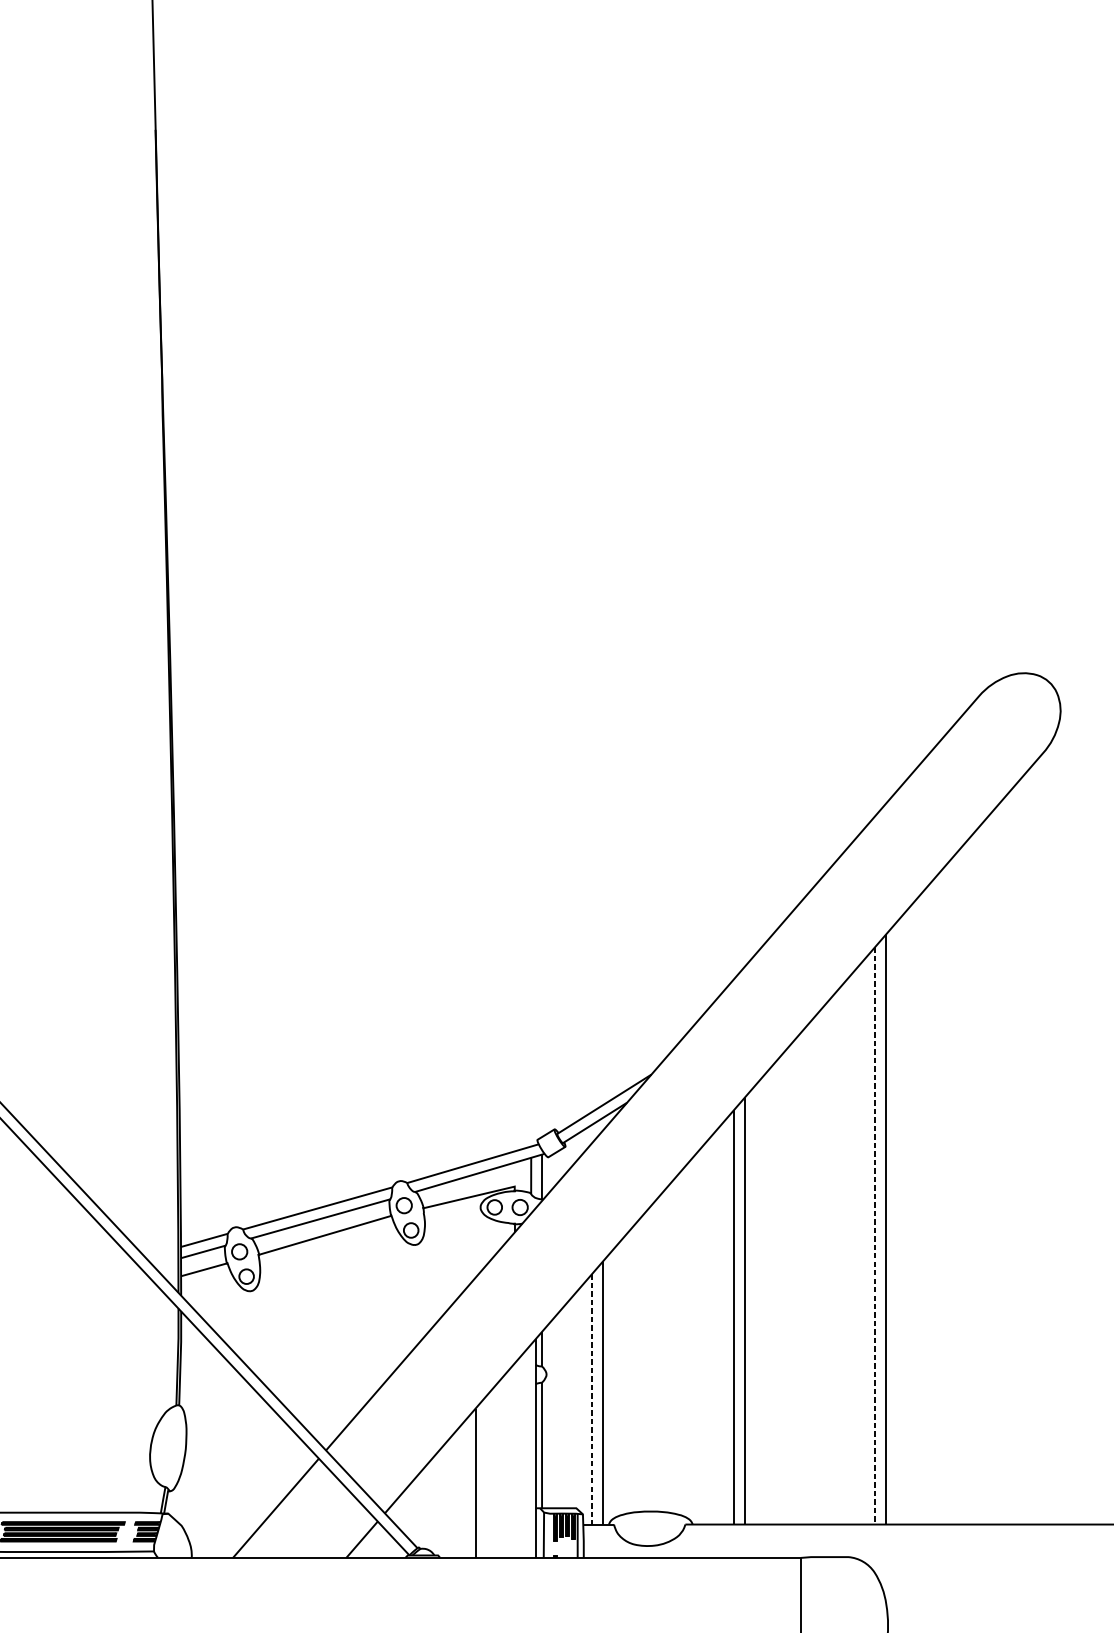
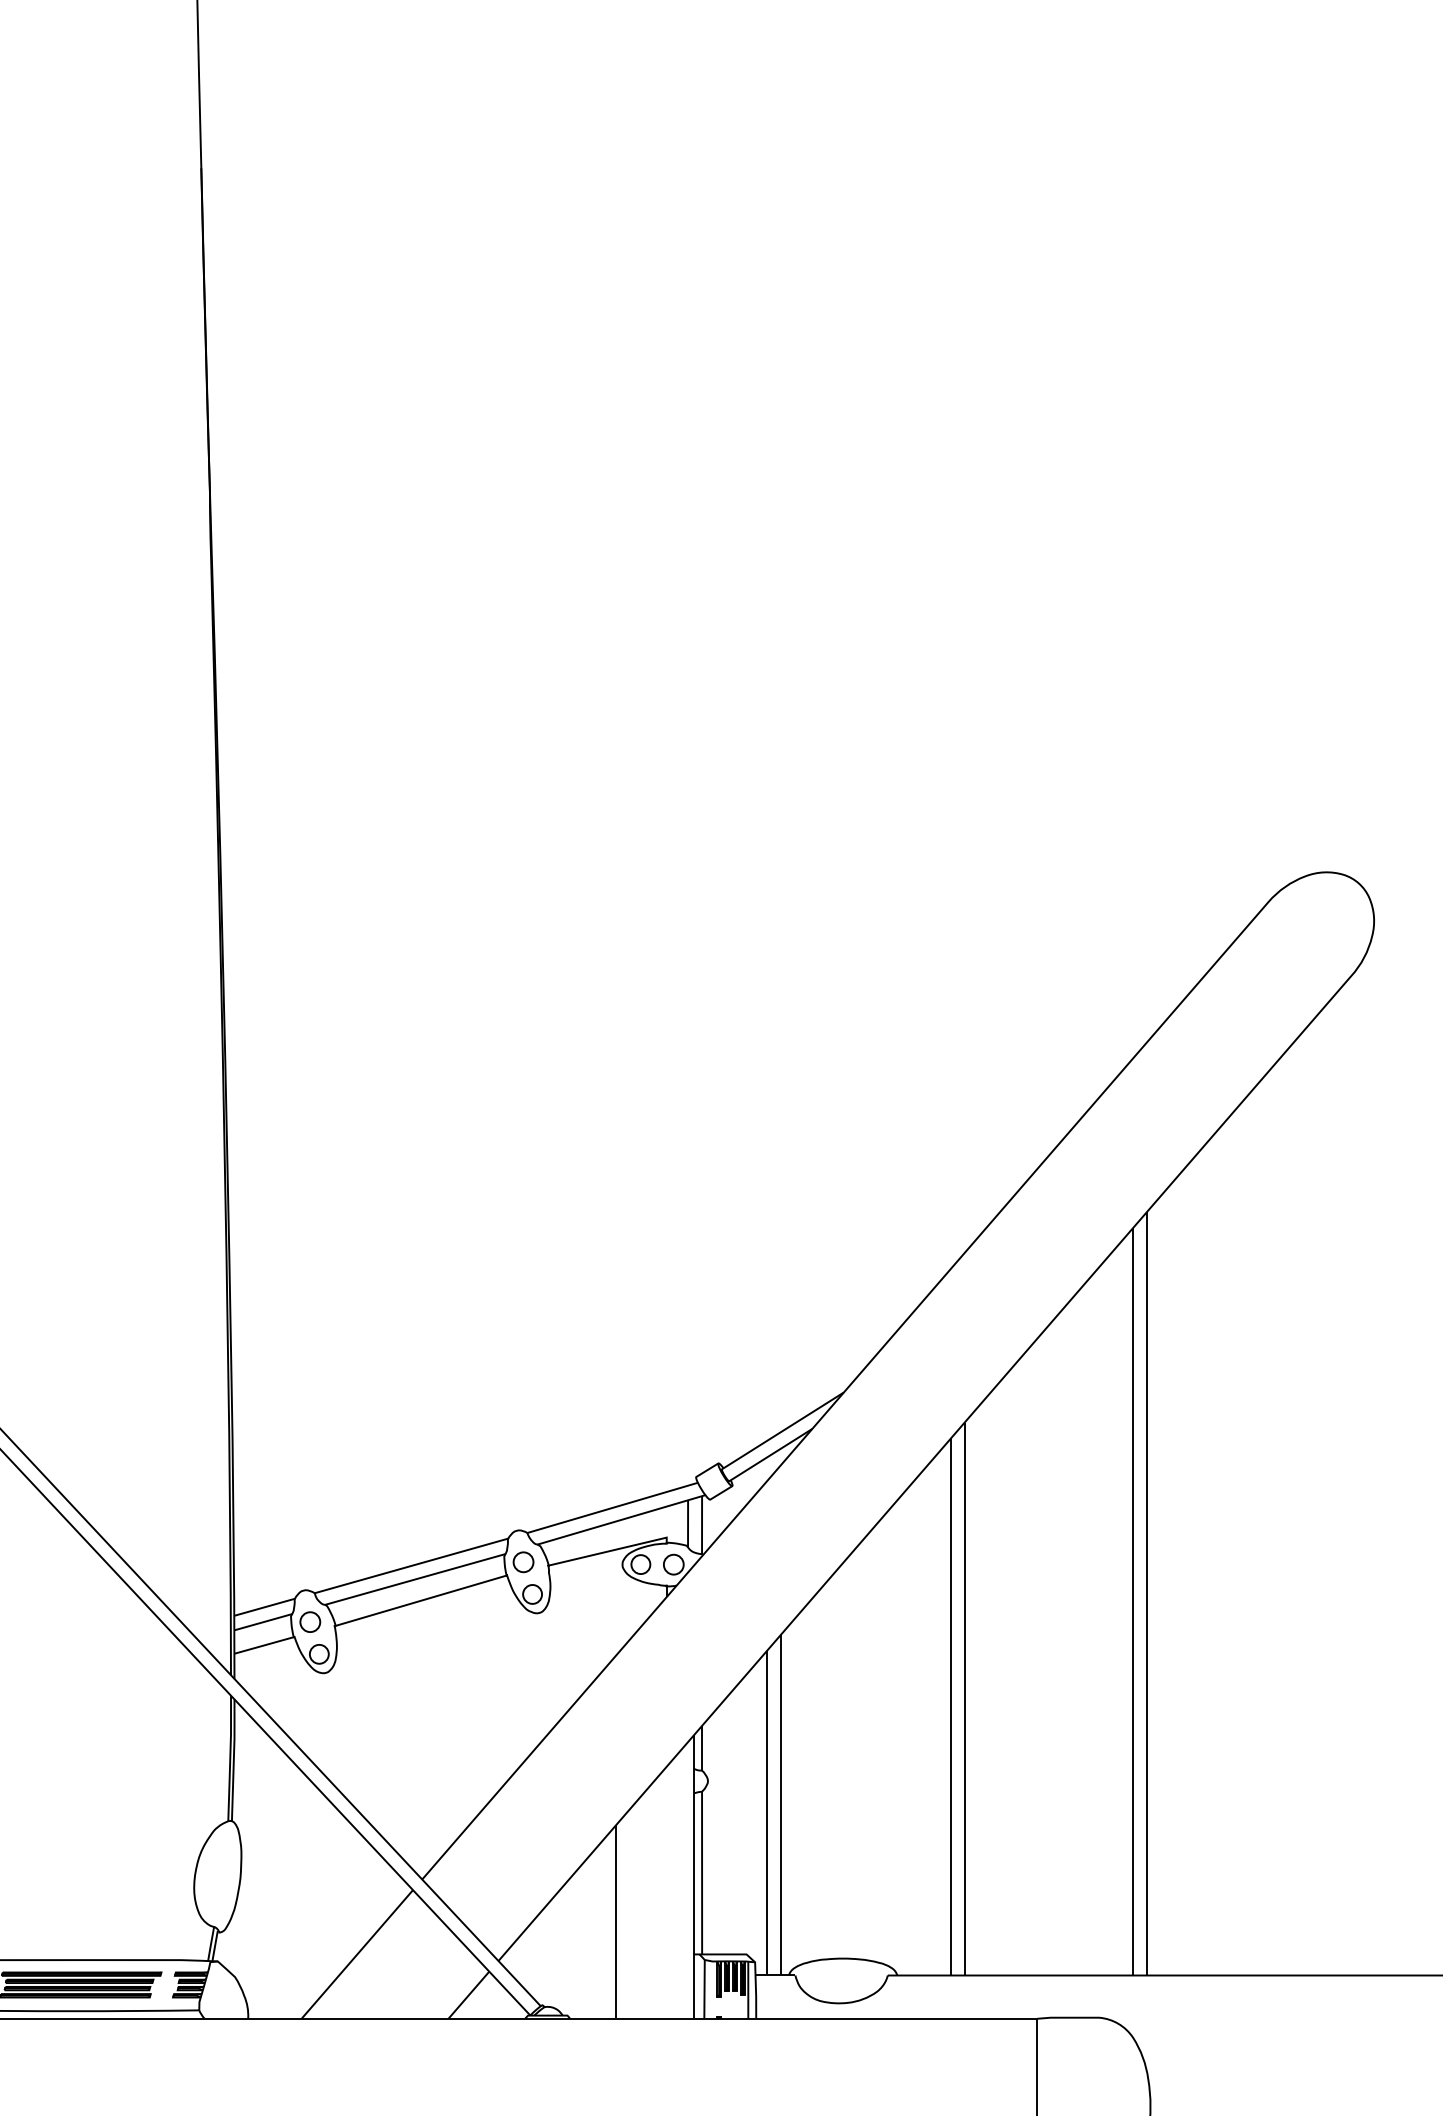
line: (874, 1235) -> (1133, 1601), dashed -> solid
line: (591, 1399) -> (766, 1813), dashed -> solid

